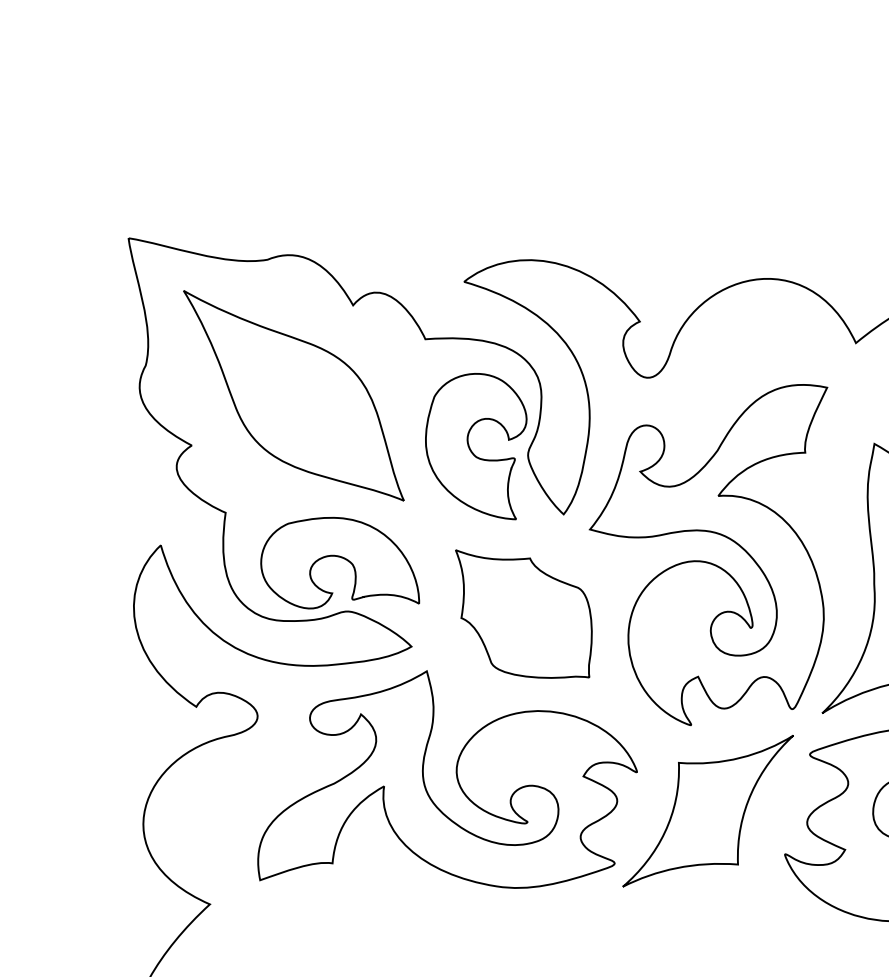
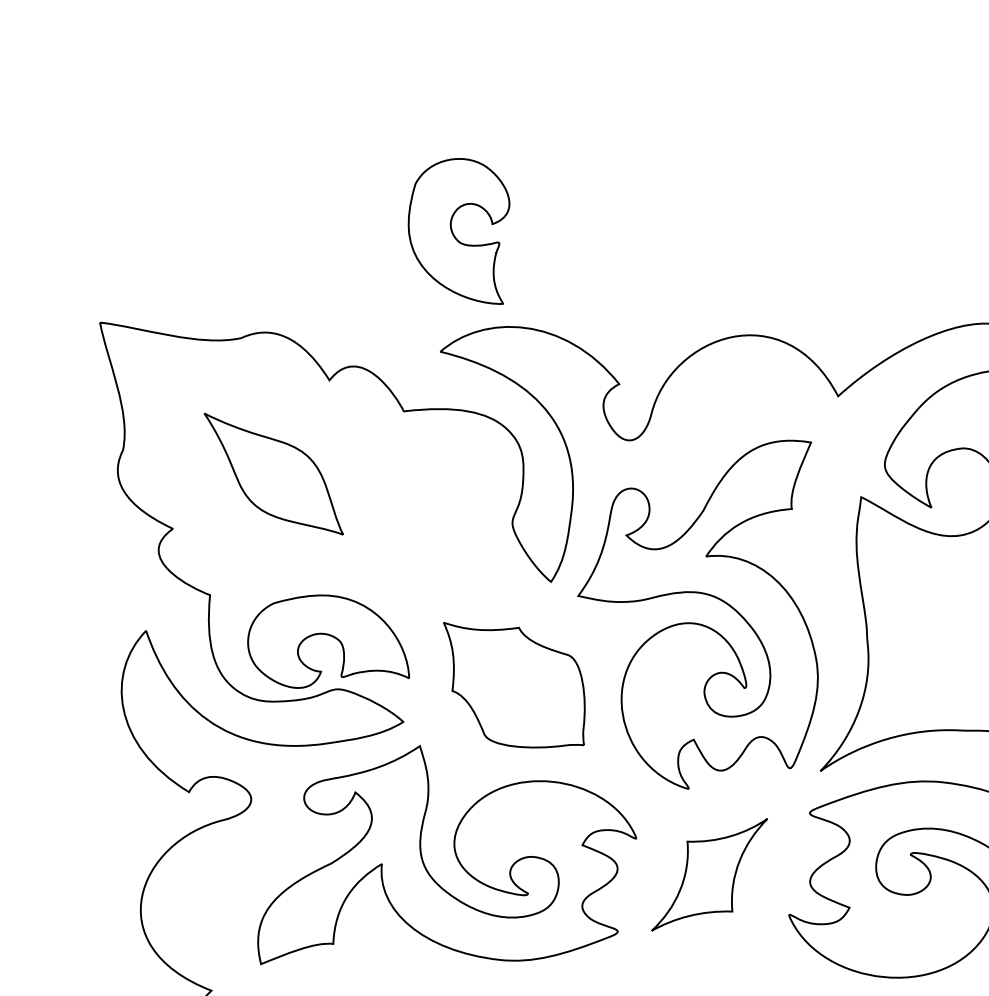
part: (293, 395) -> (273, 473), size x0.6
part: (474, 445) -> (458, 231), moved
part: (707, 810) -> (709, 874), size x0.7

